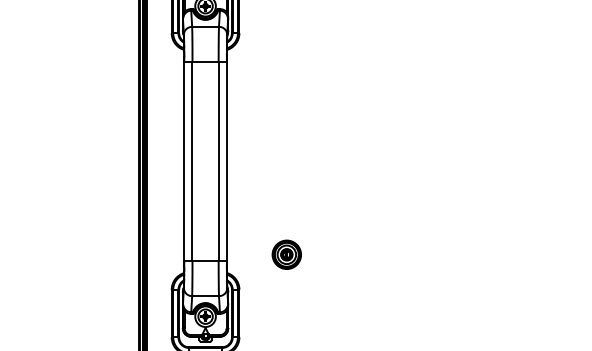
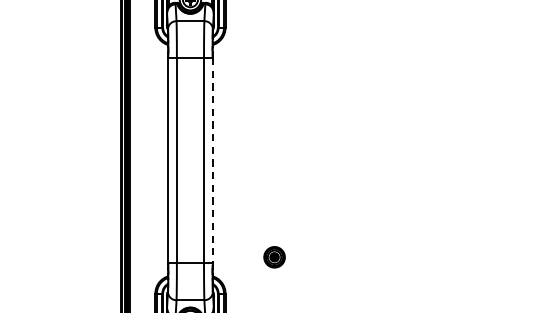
line: (226, 162) -> (212, 161), solid -> dashed
part: (286, 254) -> (274, 257), size x0.7

